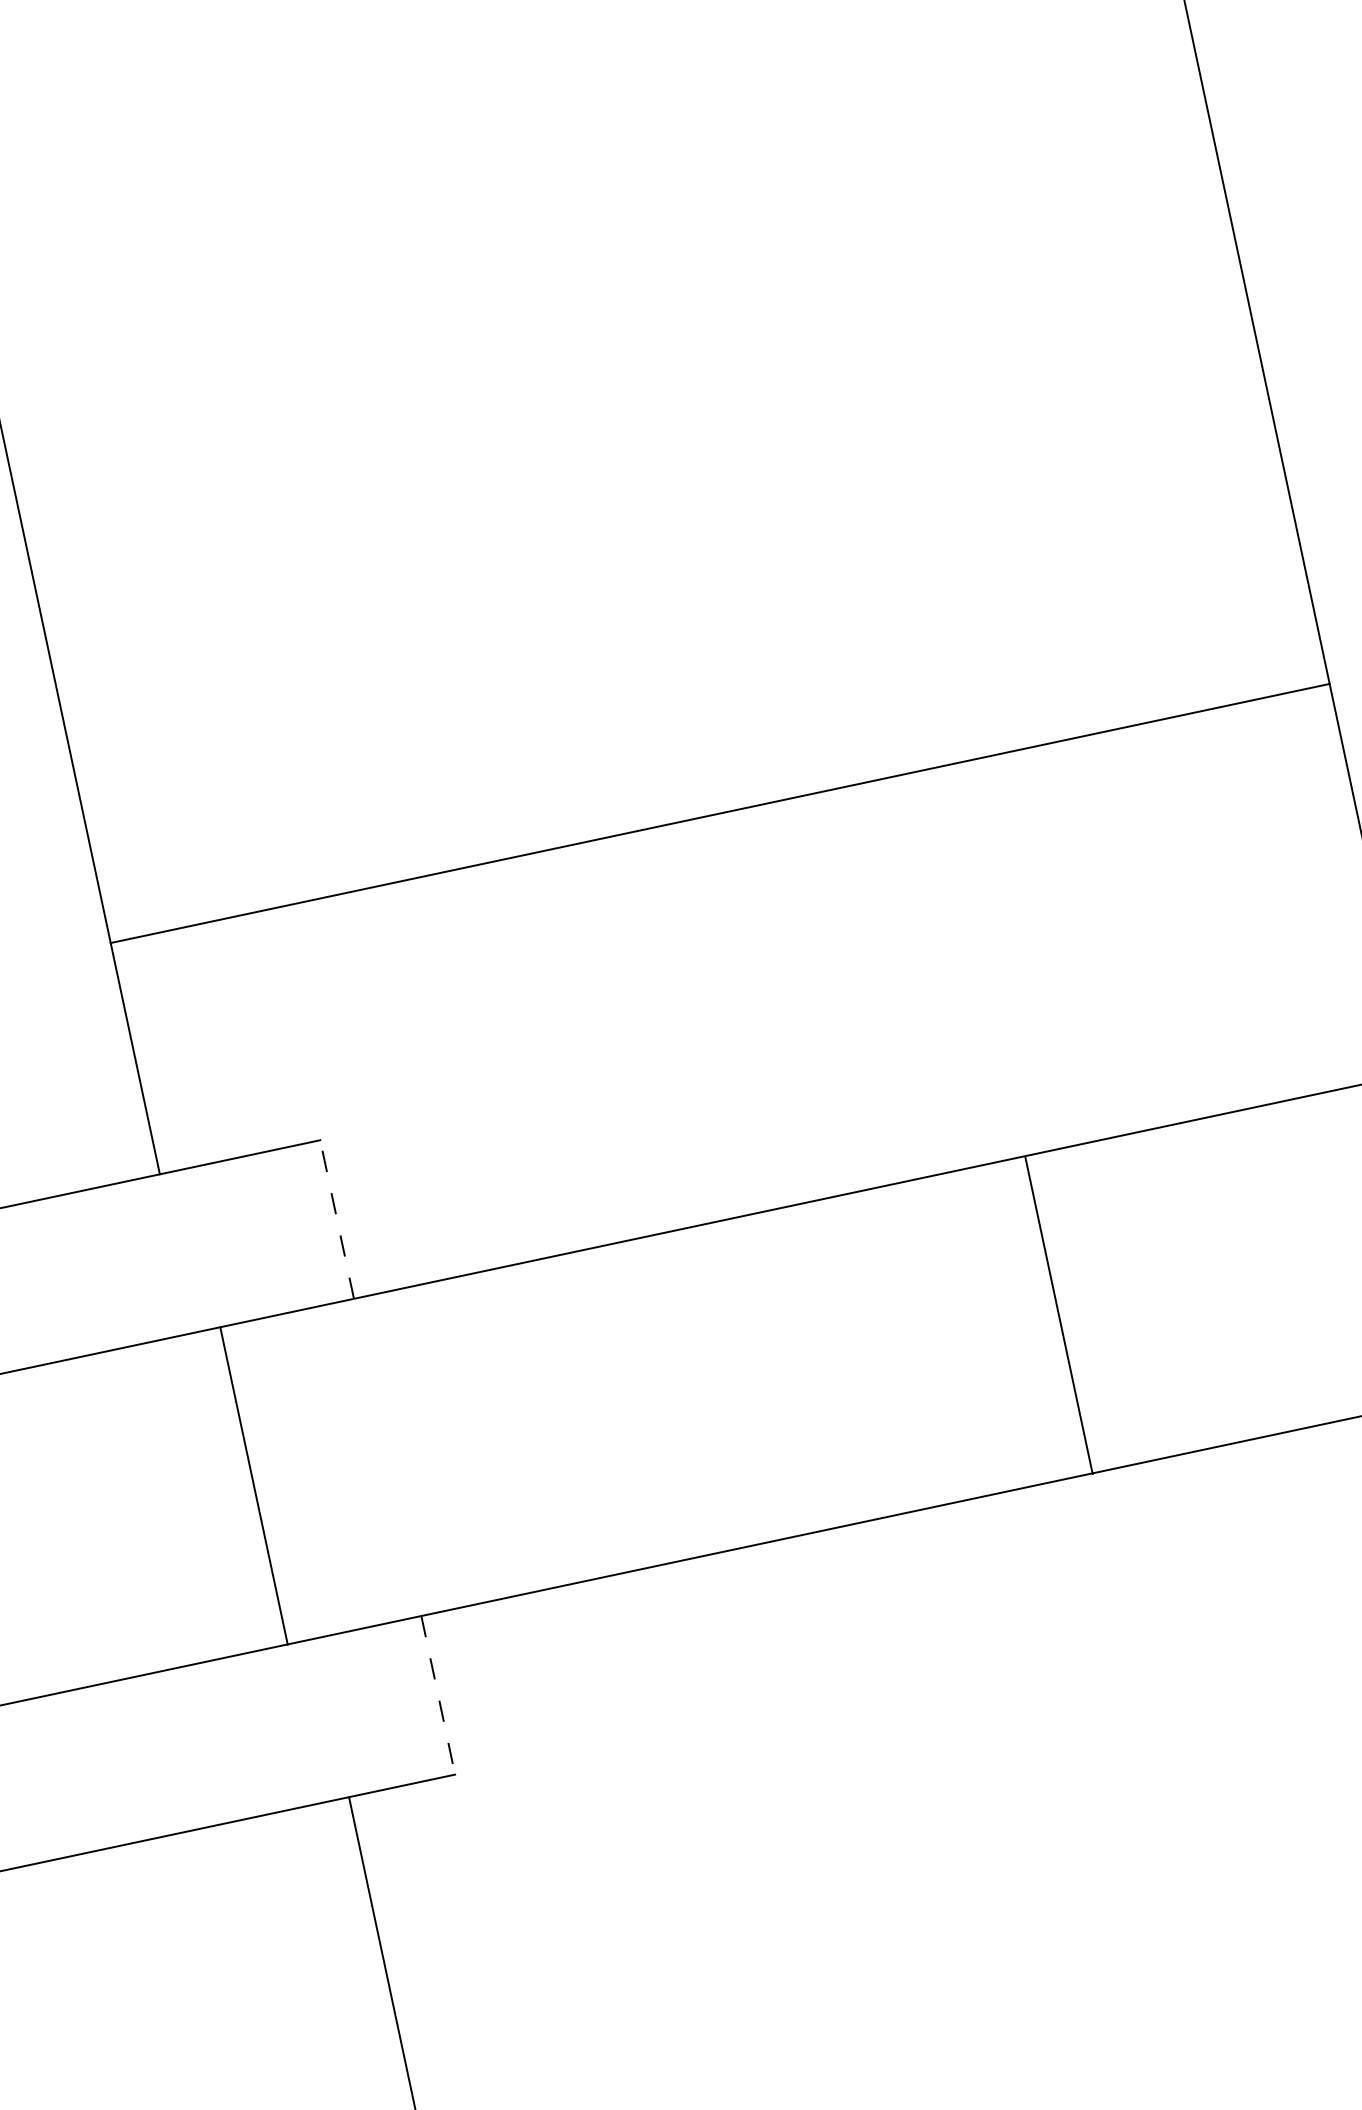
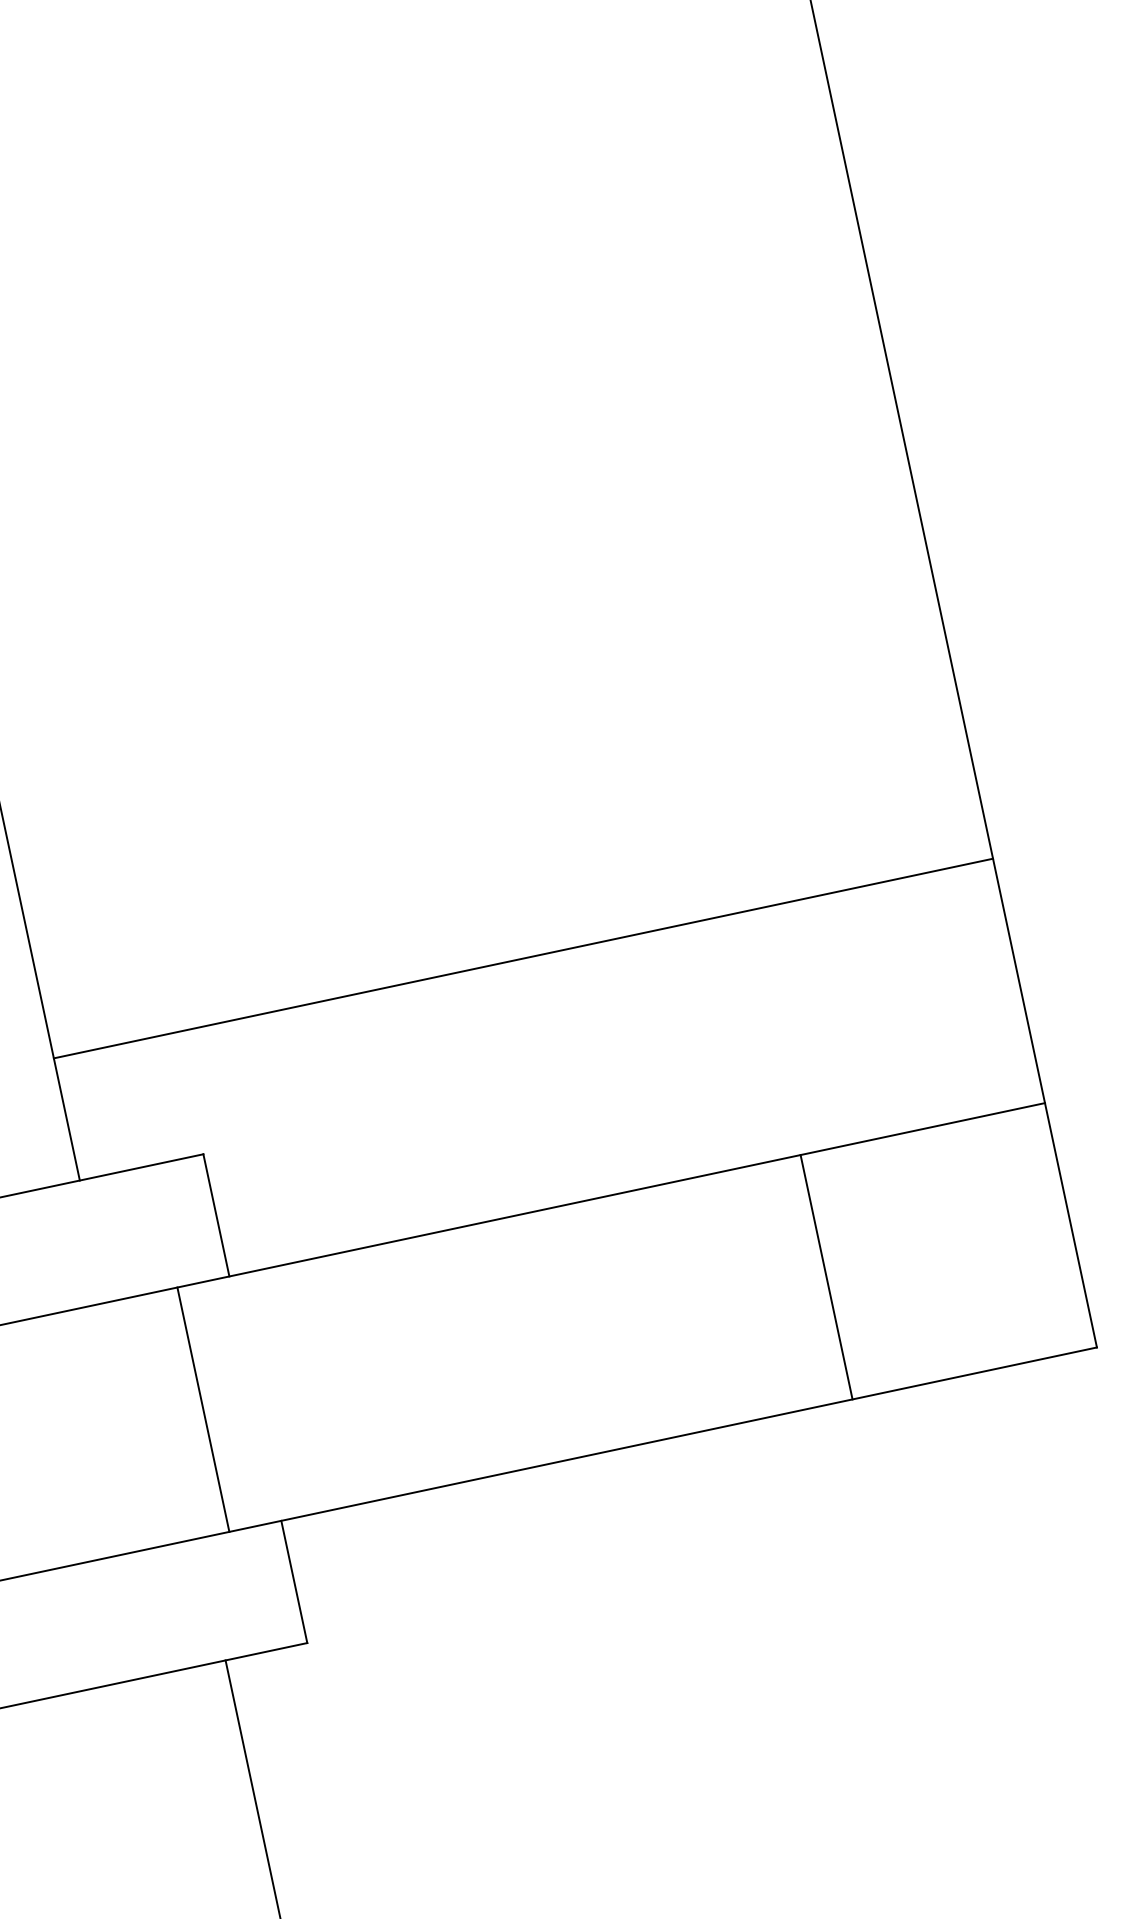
line: (720, 813) -> (523, 958), moved
line: (337, 1218) -> (216, 1214), dashed -> solid
line: (1058, 1315) -> (826, 1277), moved
line: (254, 1485) -> (203, 1409), moved
line: (438, 1696) -> (294, 1582), dashed -> solid

